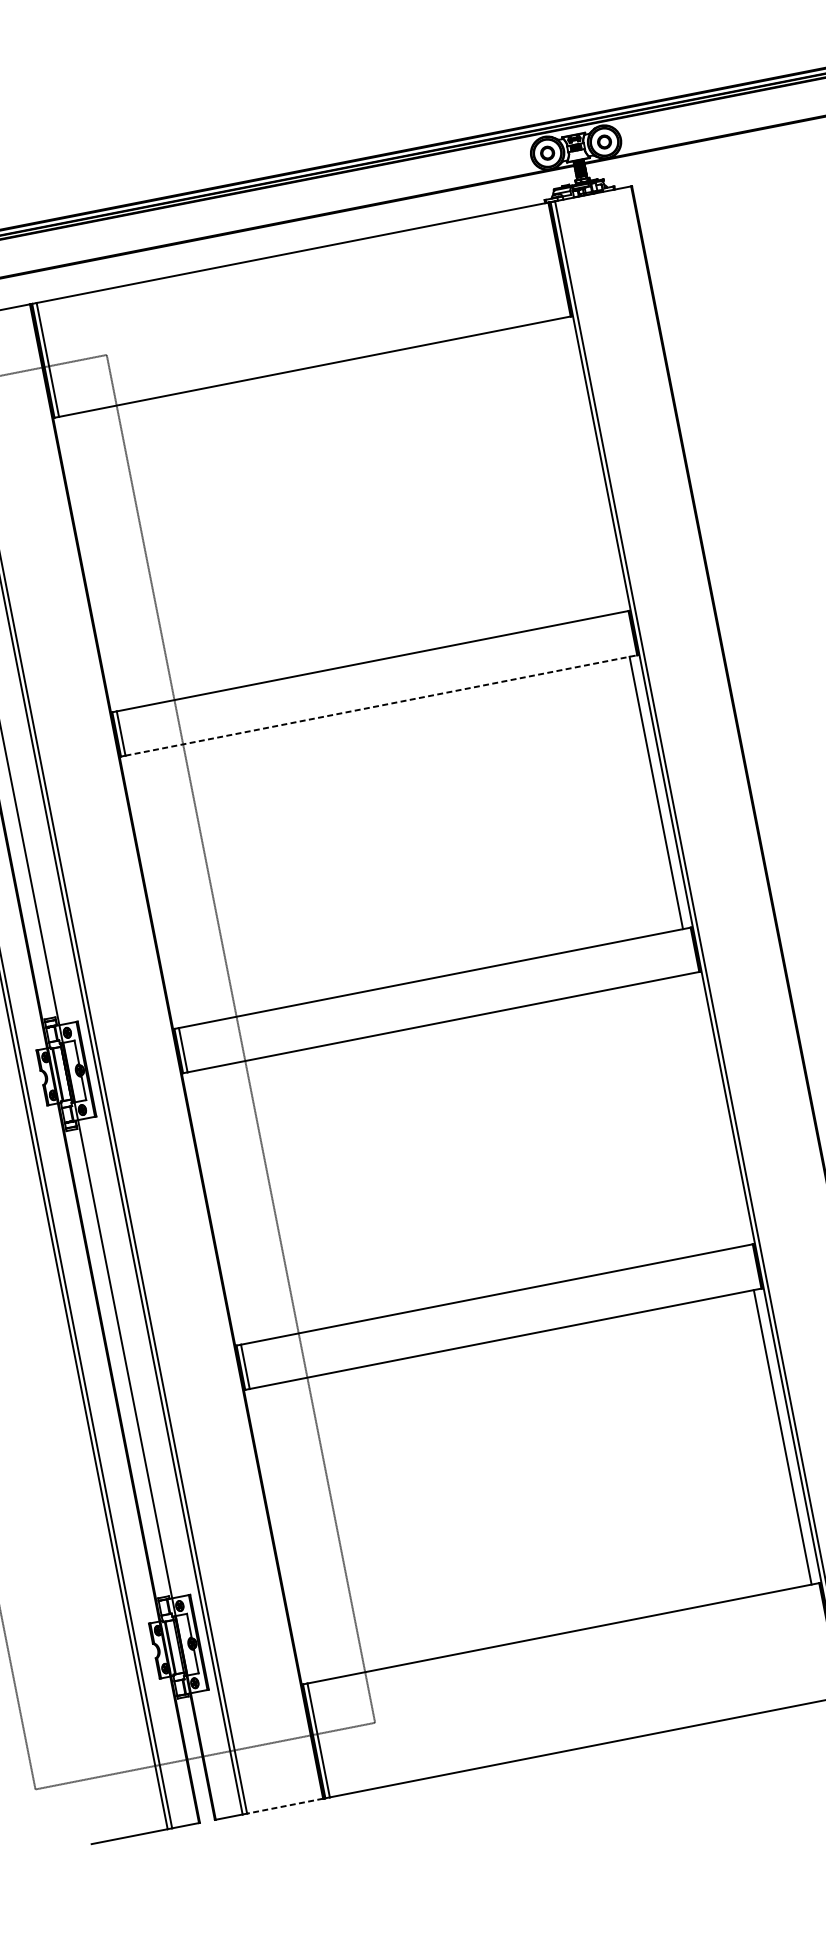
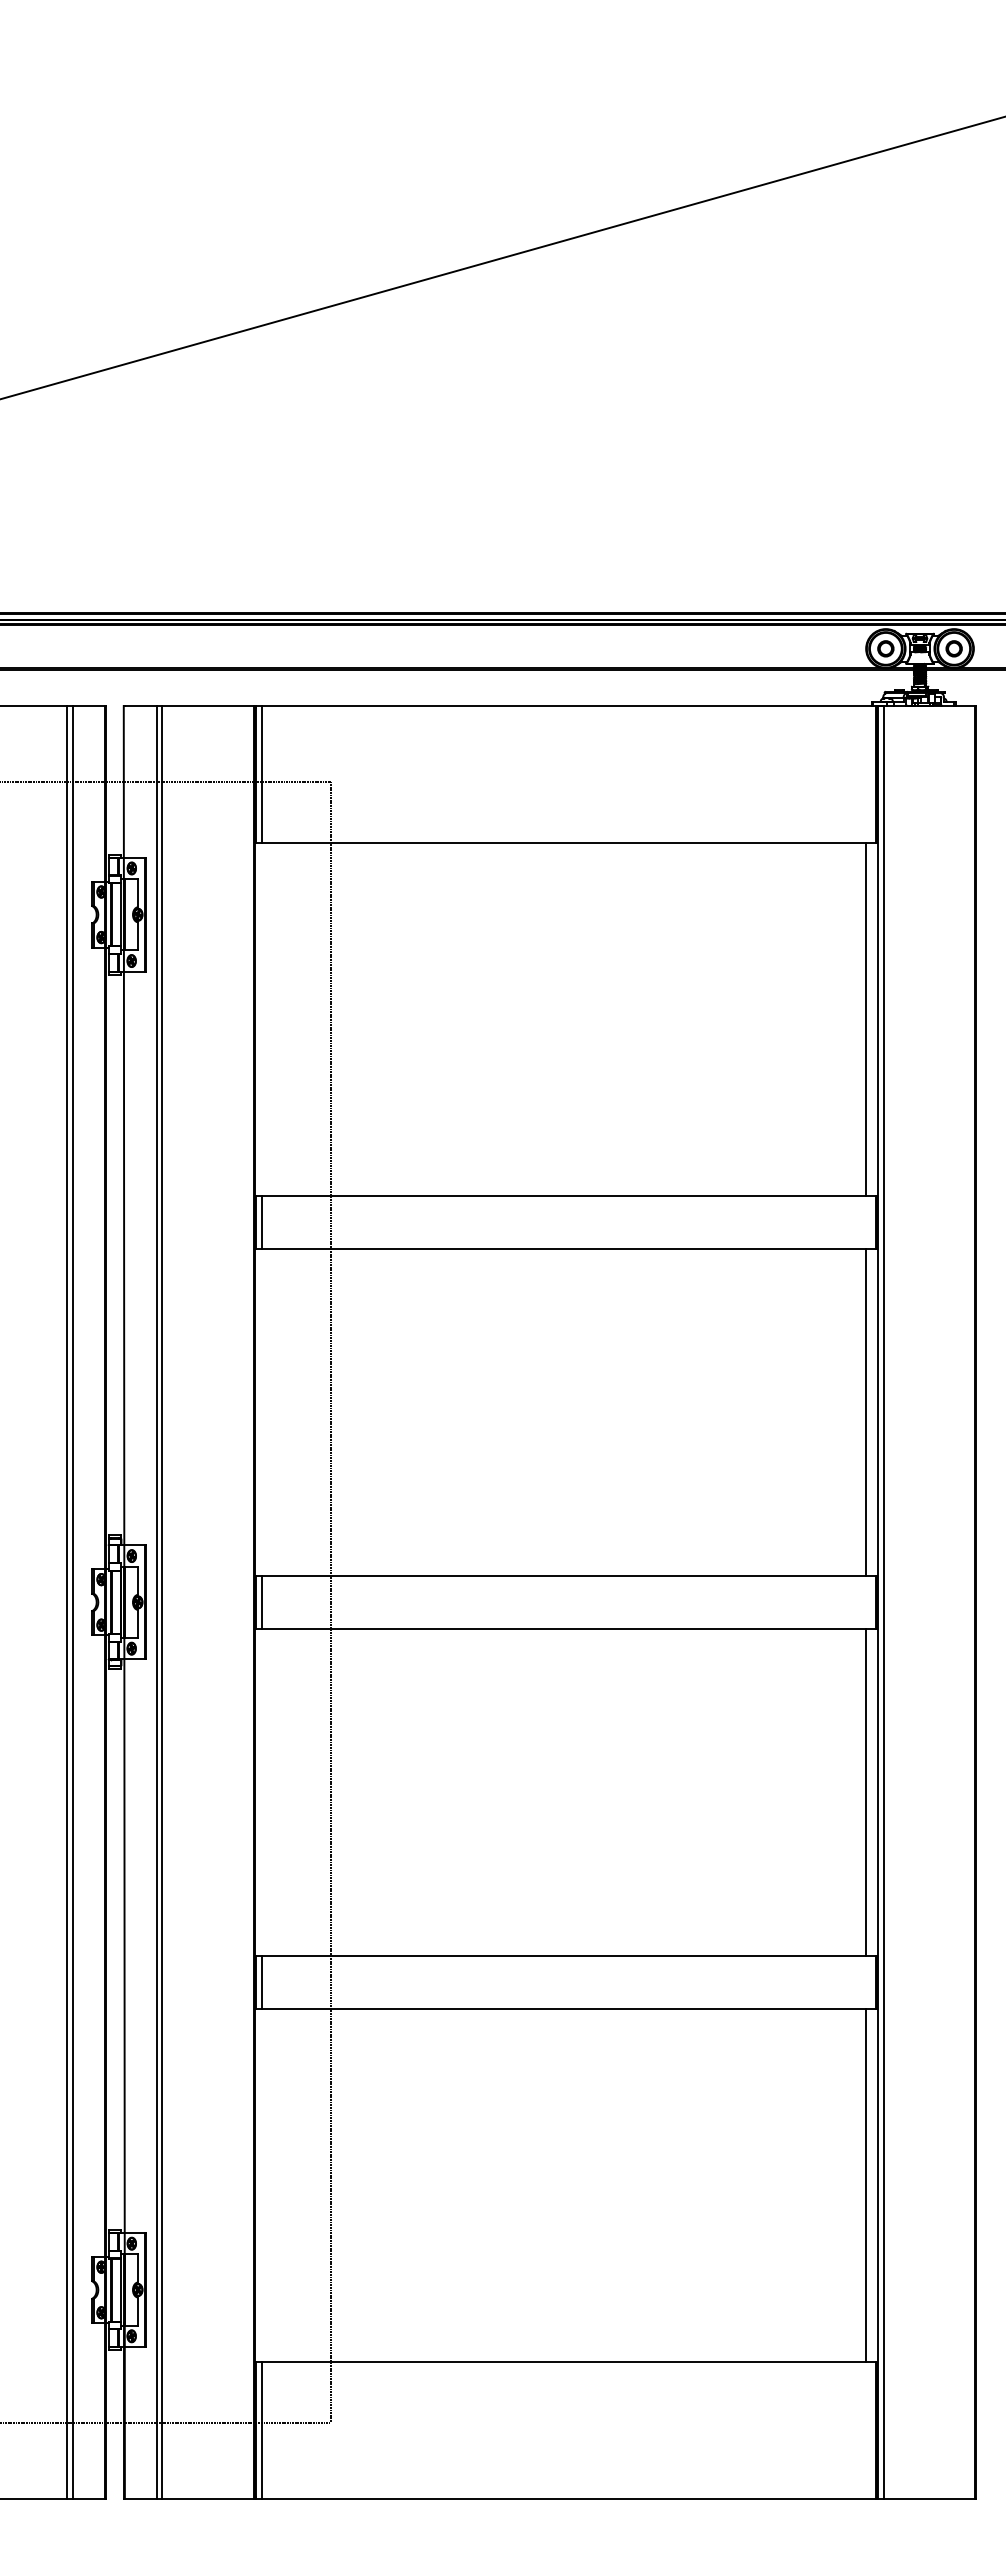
line: (591, 464) -> (866, 1018), added
line: (381, 705) -> (568, 1249), dashed -> solid
line: (718, 1108) -> (866, 1791), added
line: (285, 1805) -> (208, 2498), dashed -> solid

